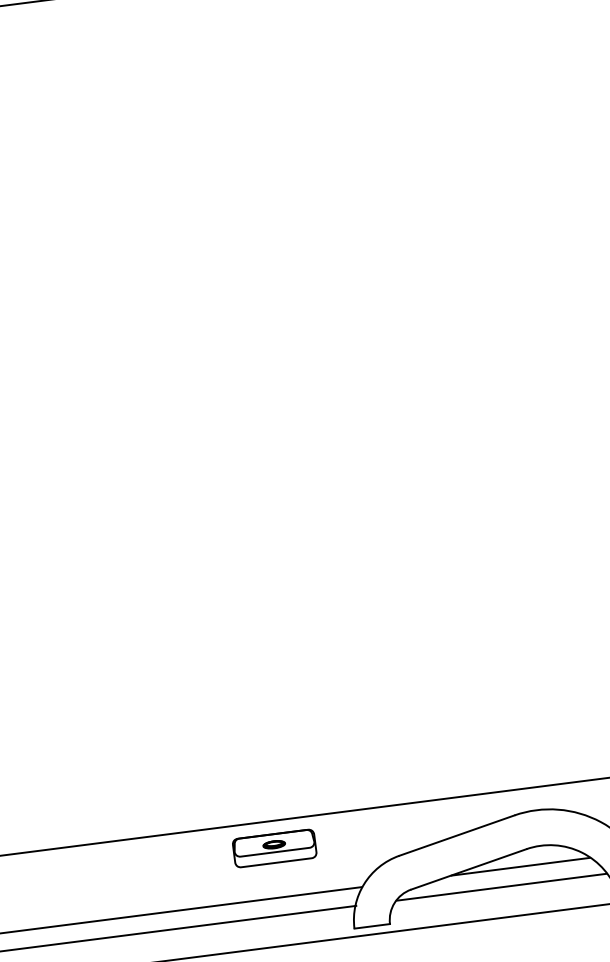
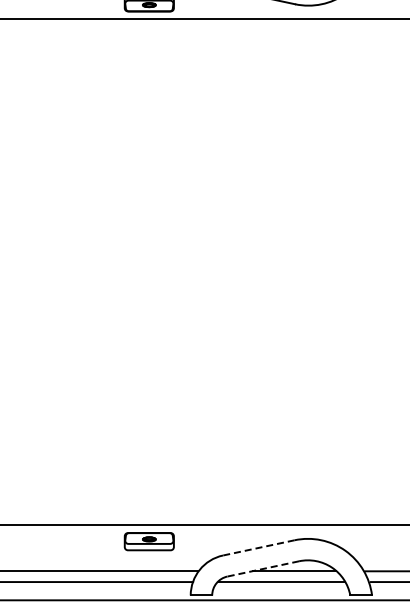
line: (456, 834) -> (258, 547), solid -> dashed
line: (469, 868) -> (263, 568), solid -> dashed

